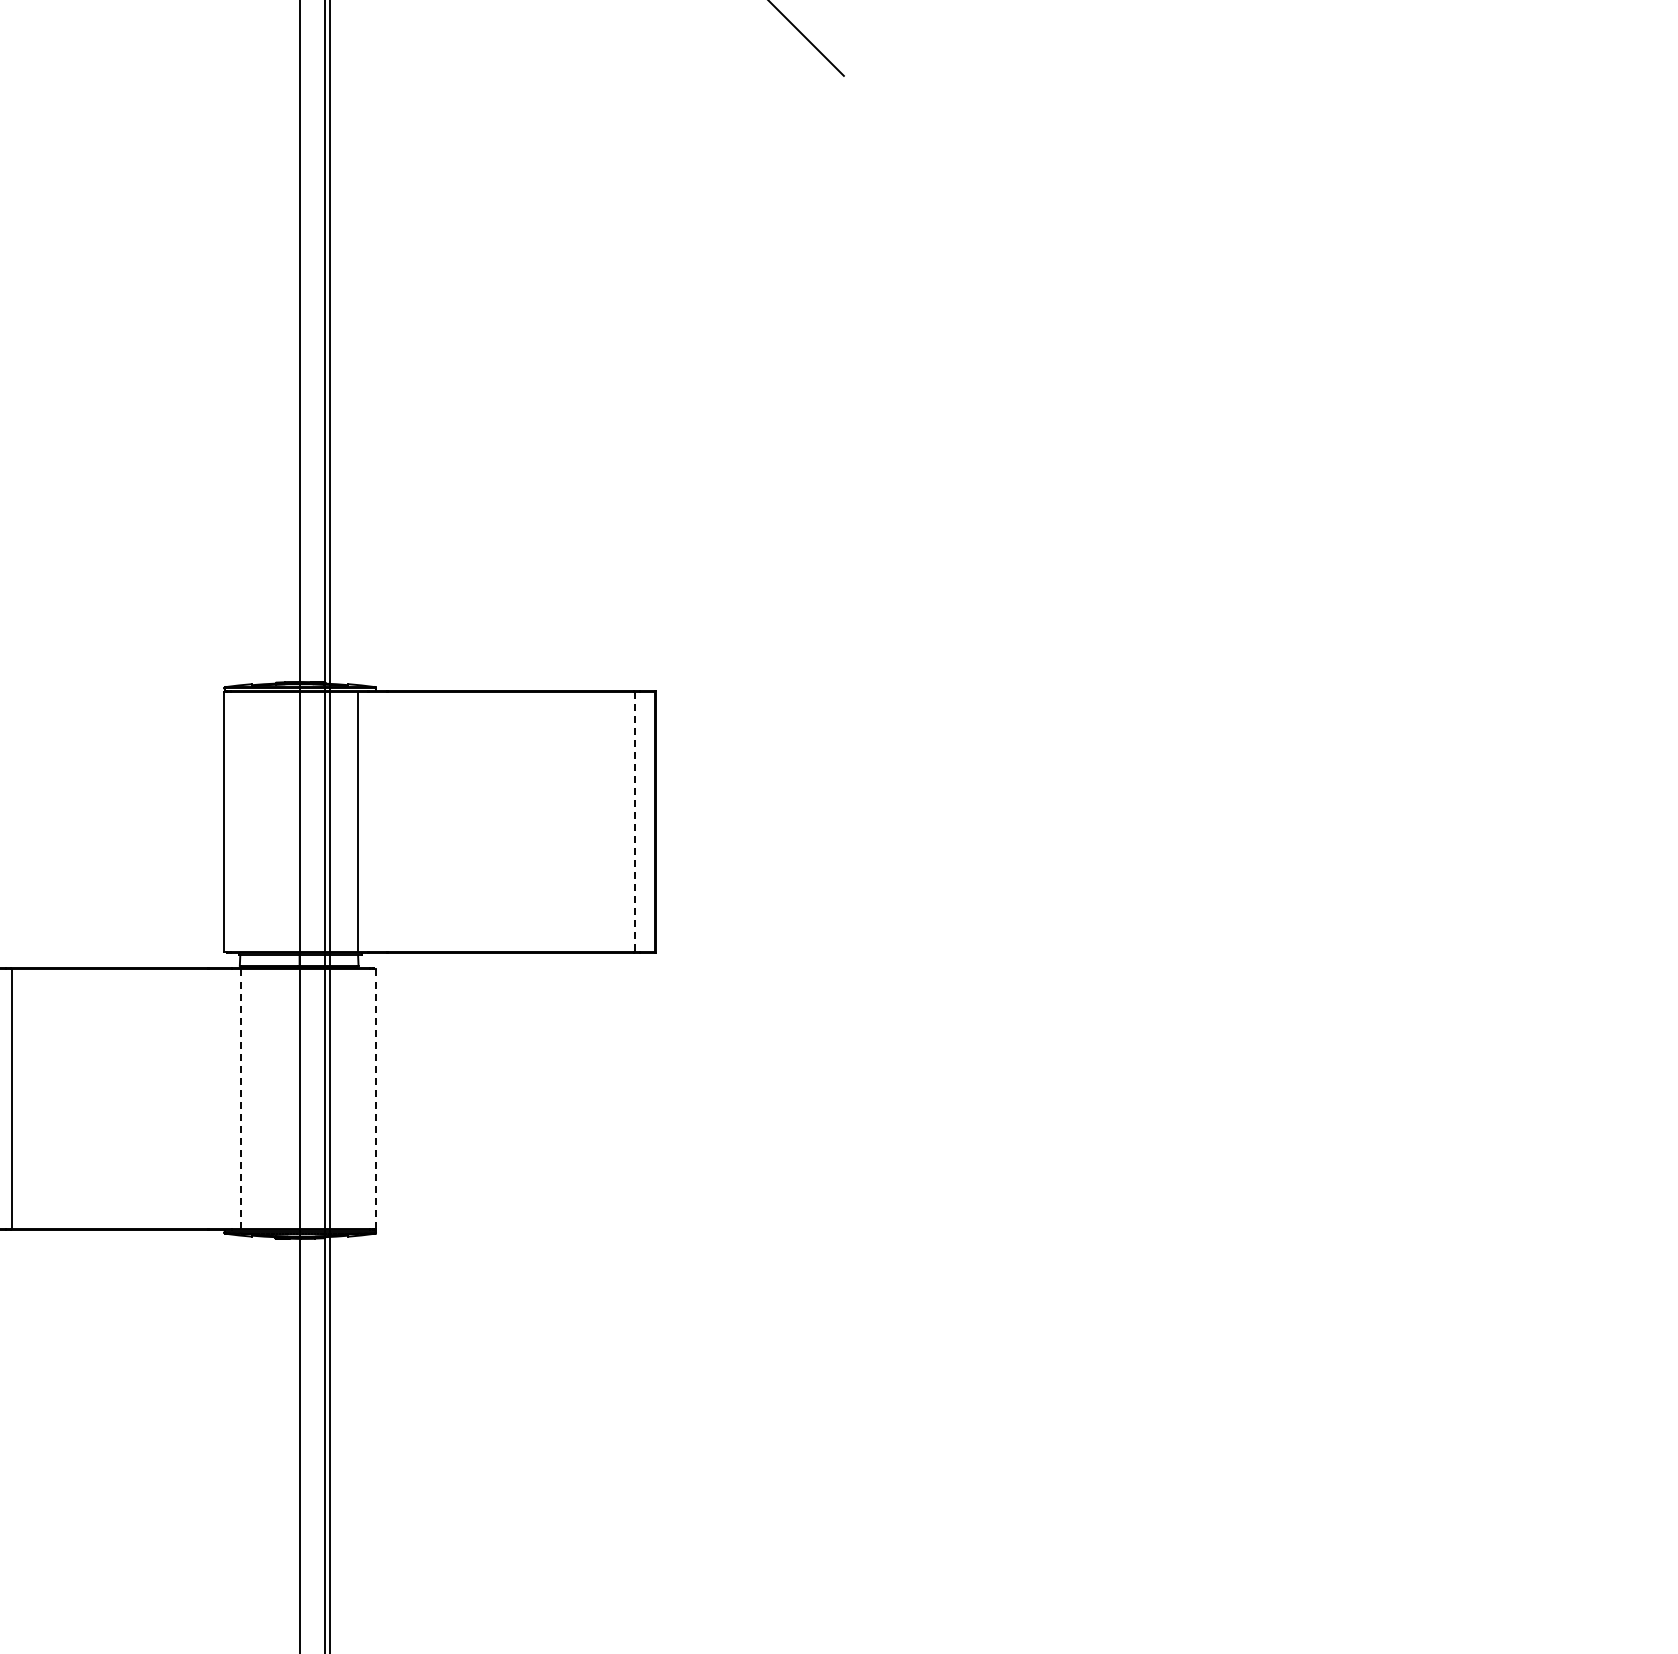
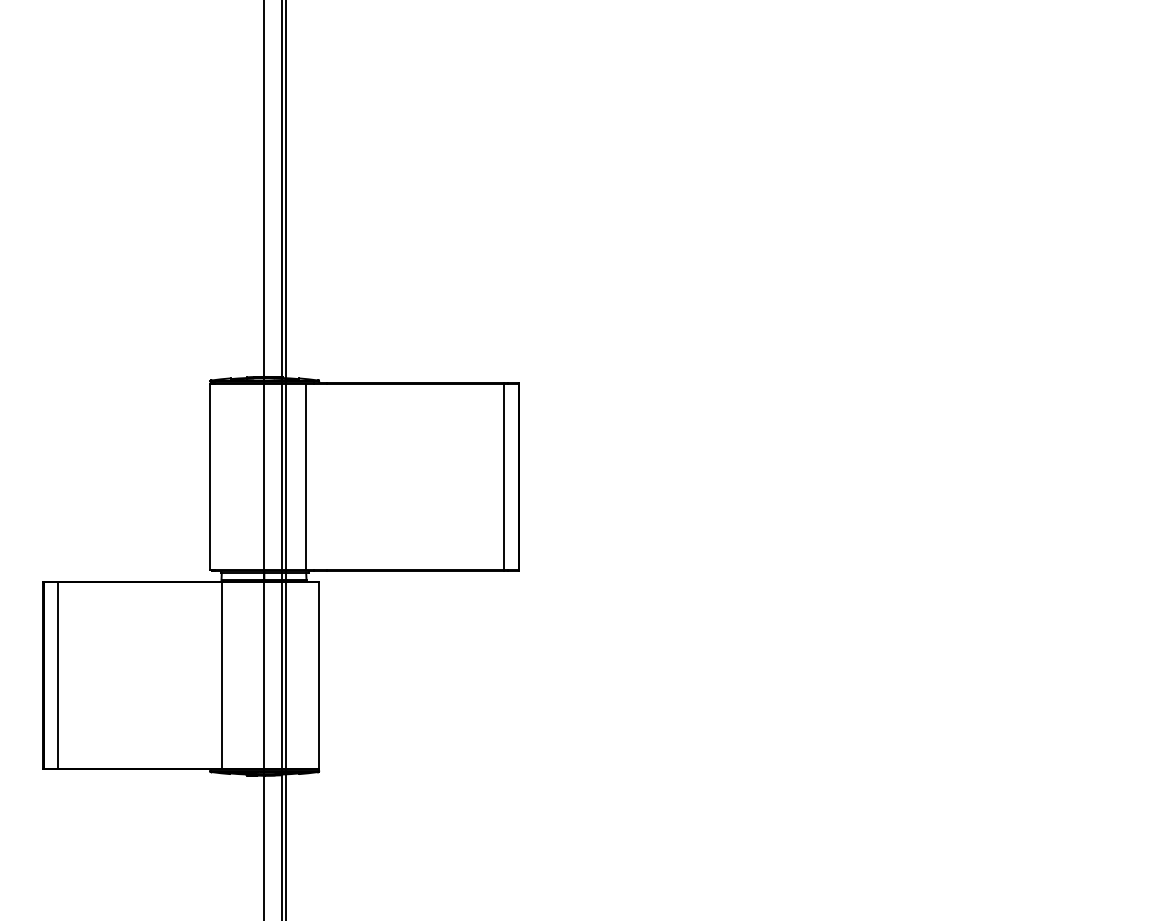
line: (634, 822) -> (504, 477), dashed -> solid
line: (241, 1098) -> (222, 675), dashed -> solid
line: (376, 1098) -> (319, 675), dashed -> solid

